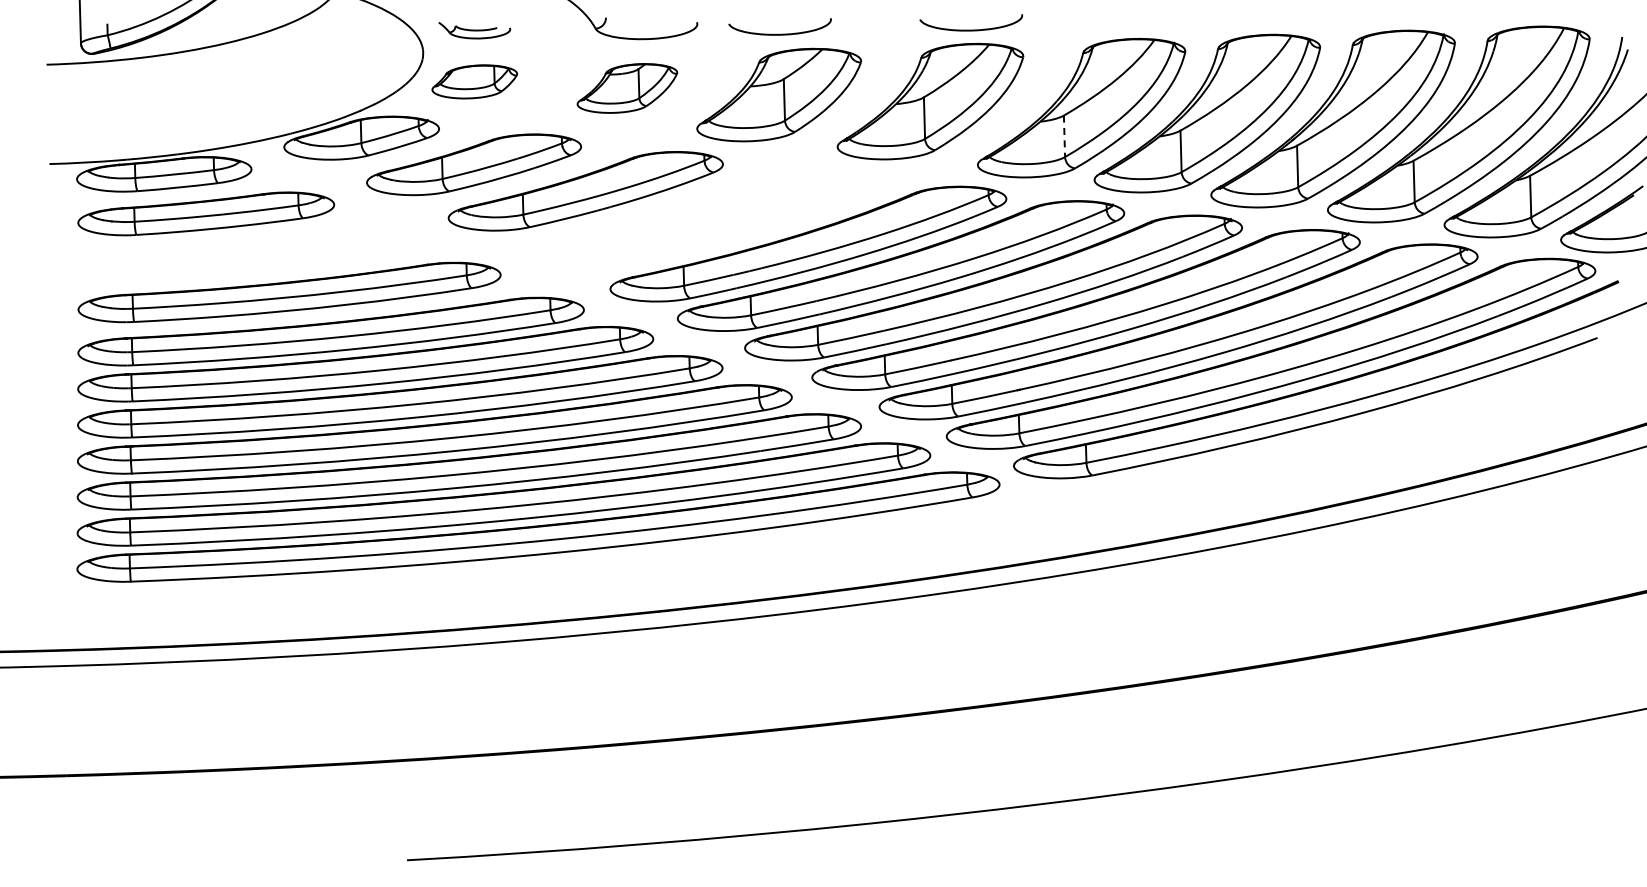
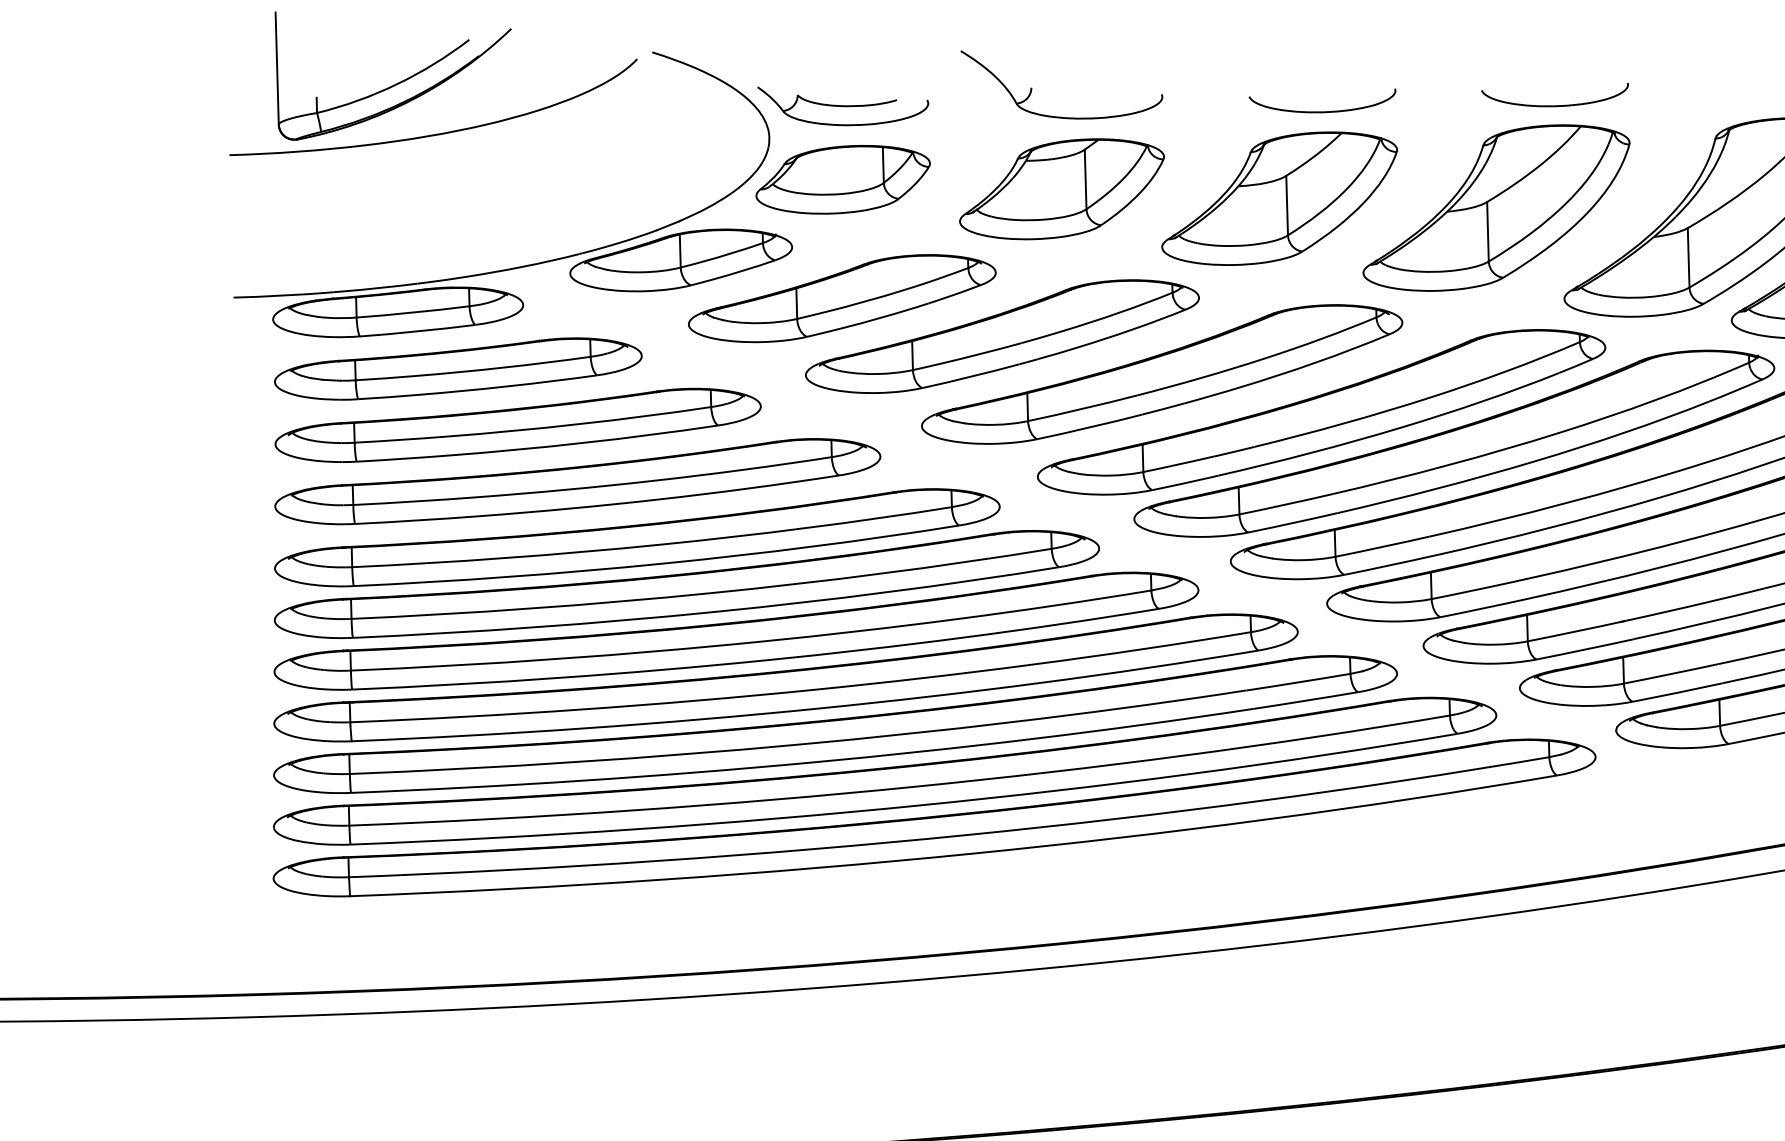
part: (474, 30) -> (842, 106), size x1.67
curve: (779, 33) -> (1321, 110), moved
part: (474, 81) -> (842, 179), size x1.43
part: (627, 88) -> (1062, 189), size x1.43
line: (1064, 136) -> (1688, 258), dashed -> solid
part: (696, 217) -> (1161, 374), added
part: (247, 252) -> (517, 424), added

